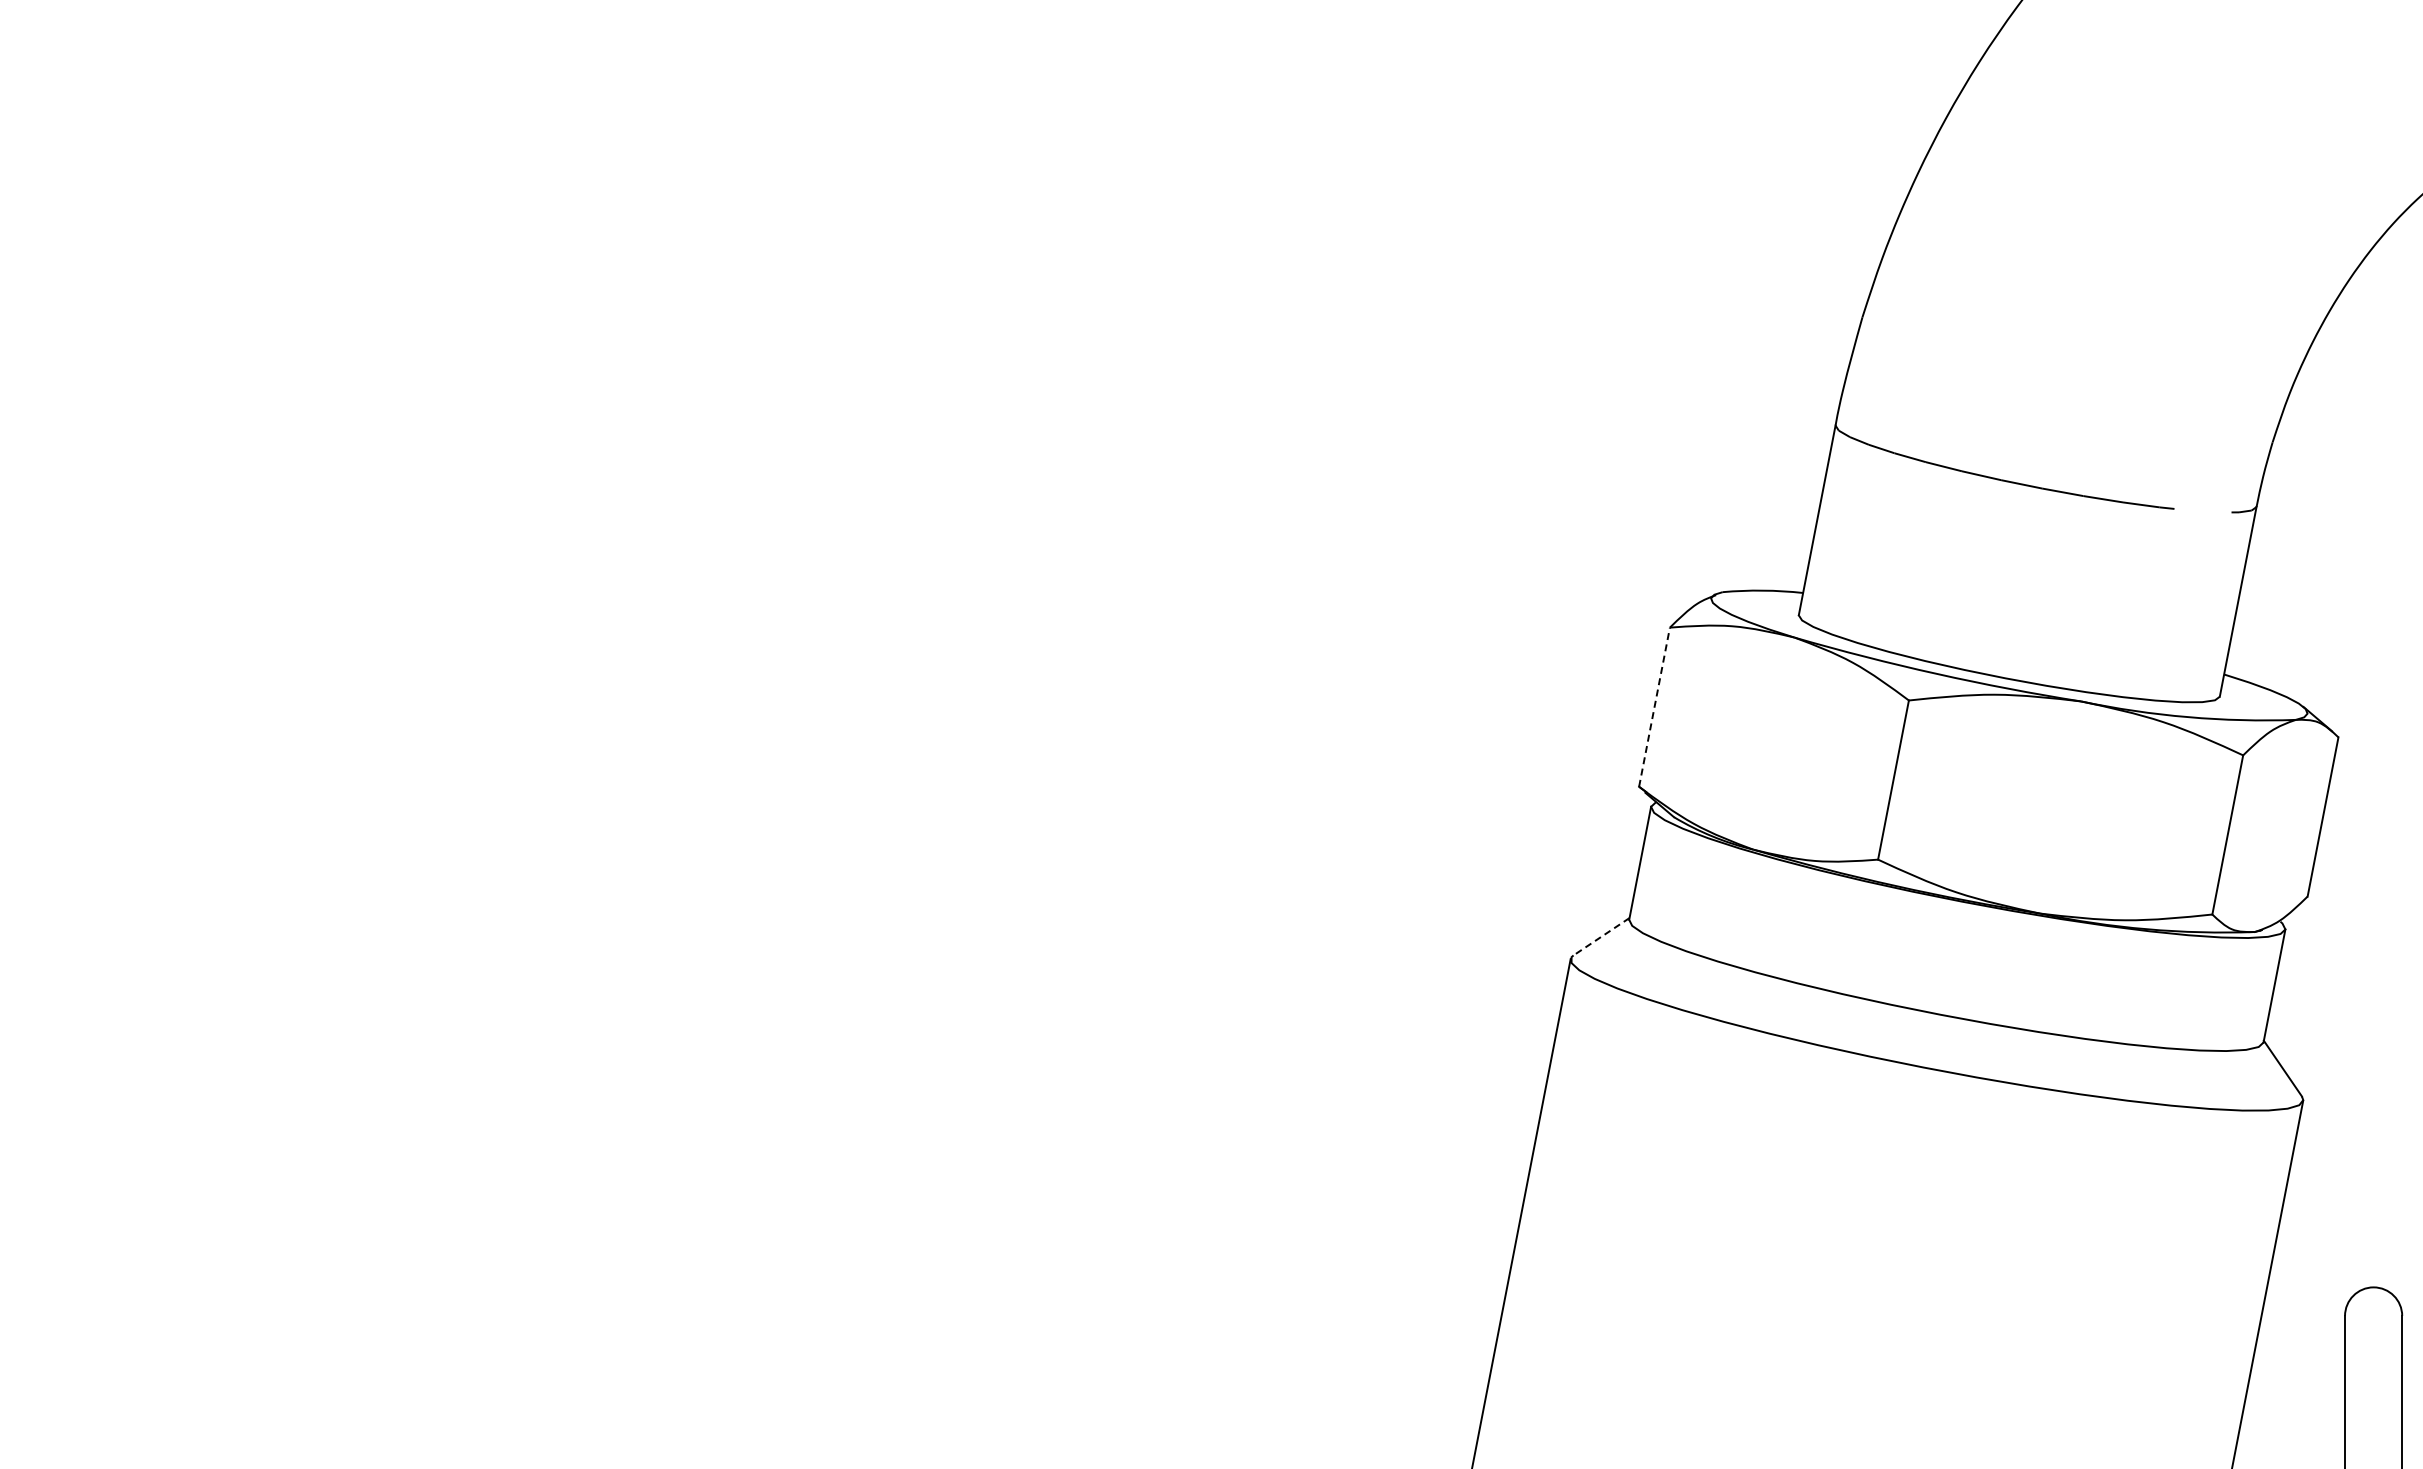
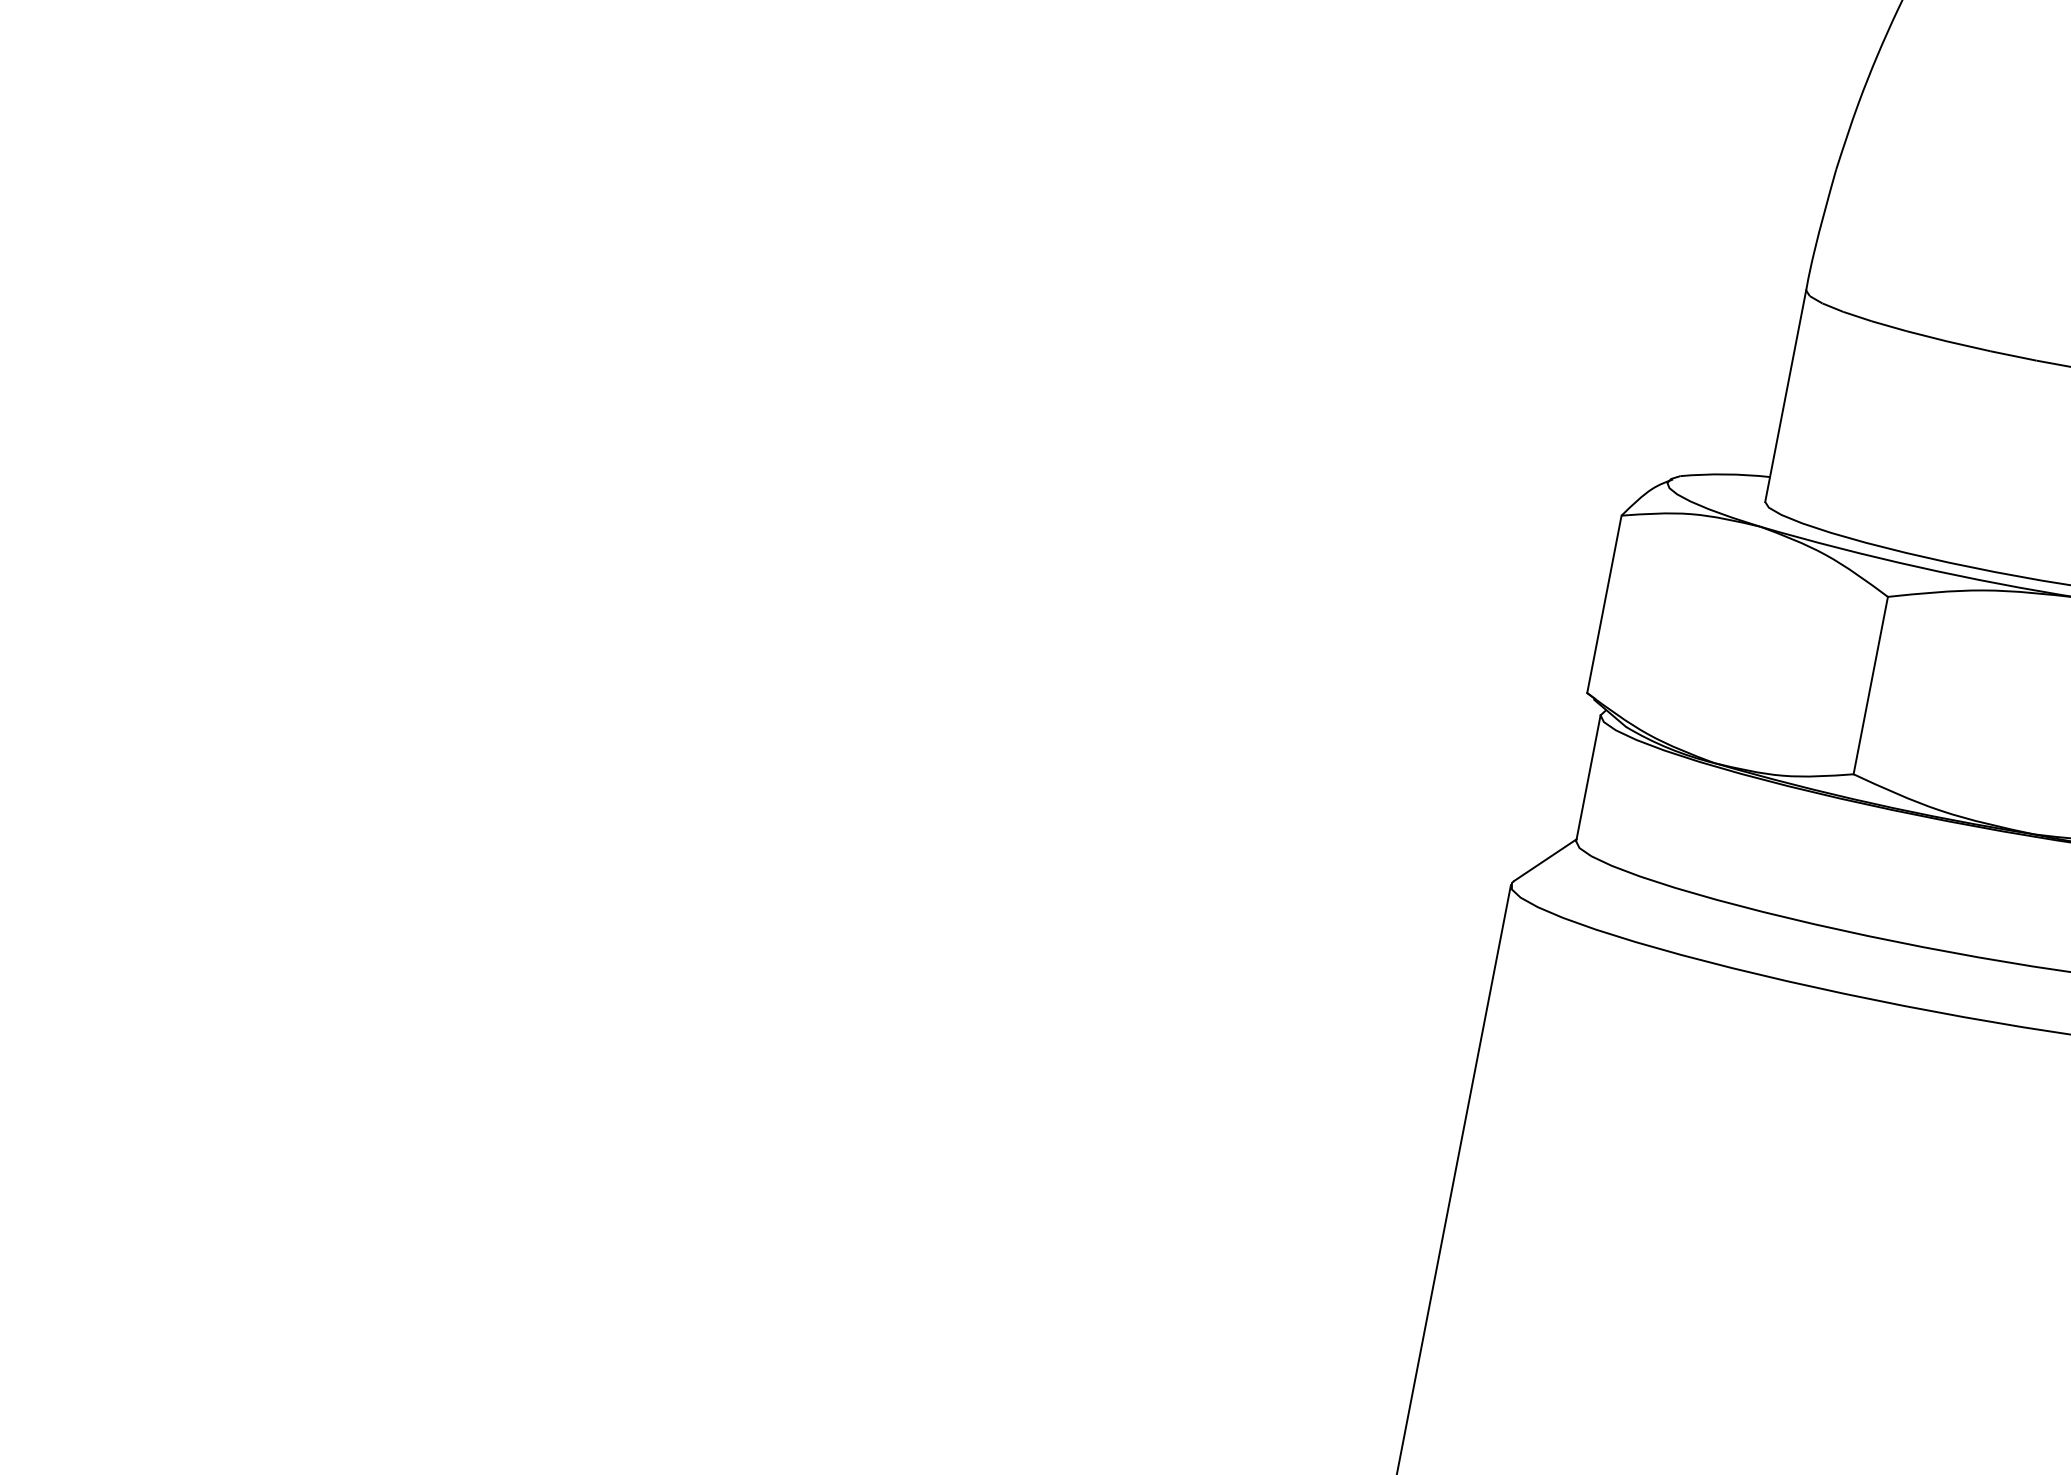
line: (1654, 706) -> (1604, 603), dashed -> solid
line: (1601, 936) -> (1545, 859), dashed -> solid

